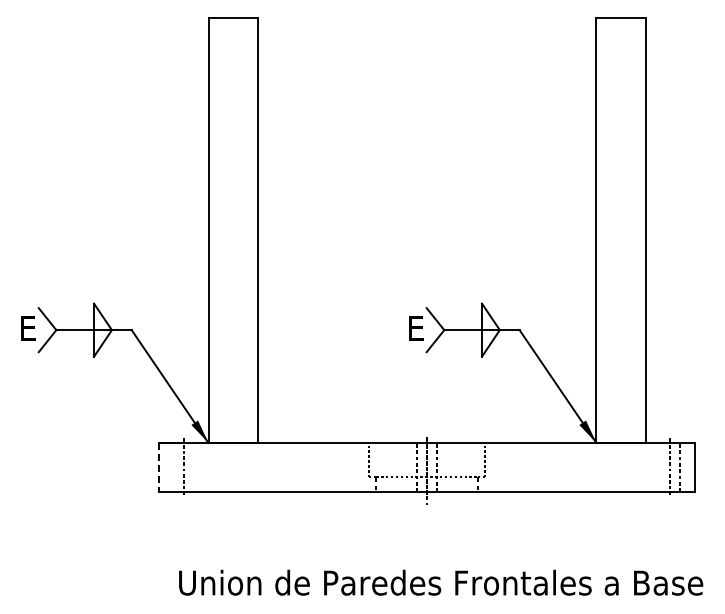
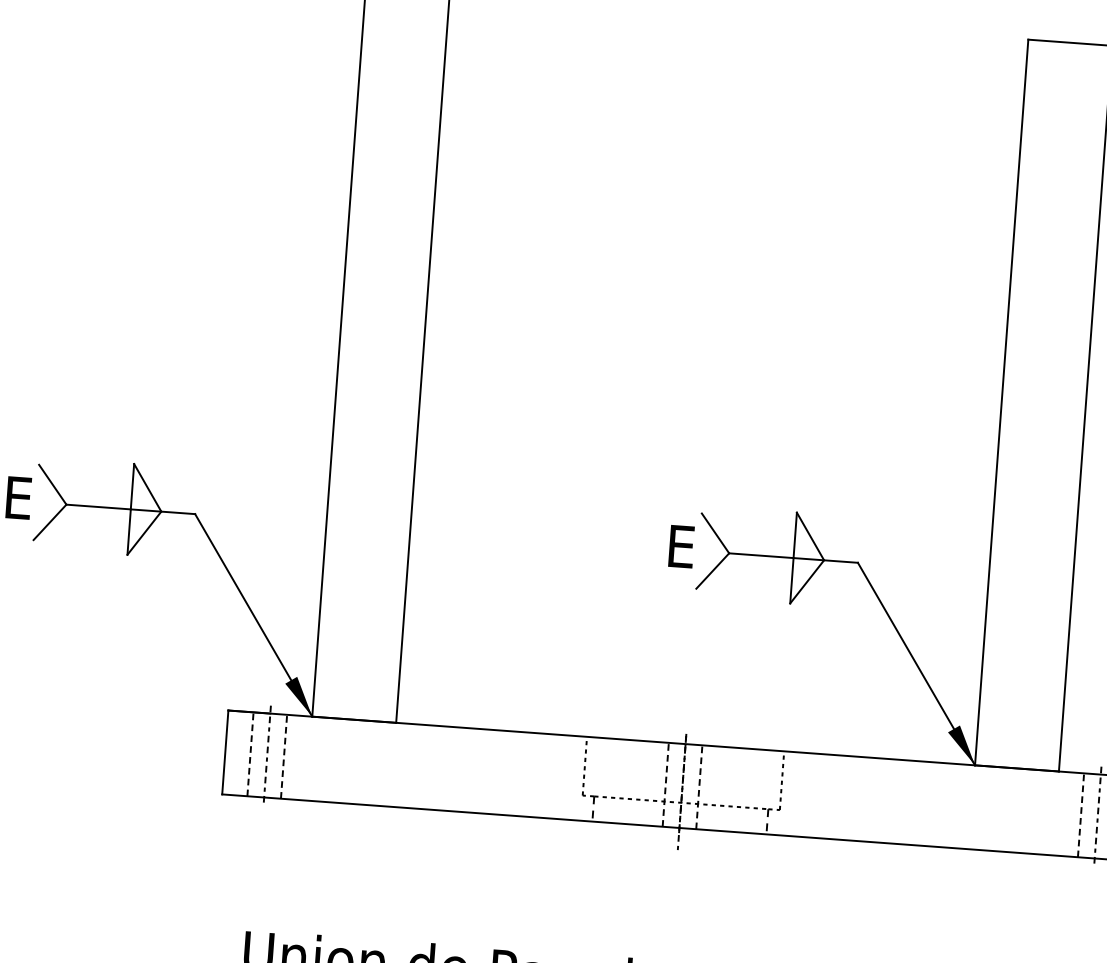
line: (159, 467) -> (225, 752), dashed -> solid
line: (174, 467) -> (251, 754), added
line: (193, 467) -> (283, 756), added
line: (660, 467) -> (1081, 815), added

